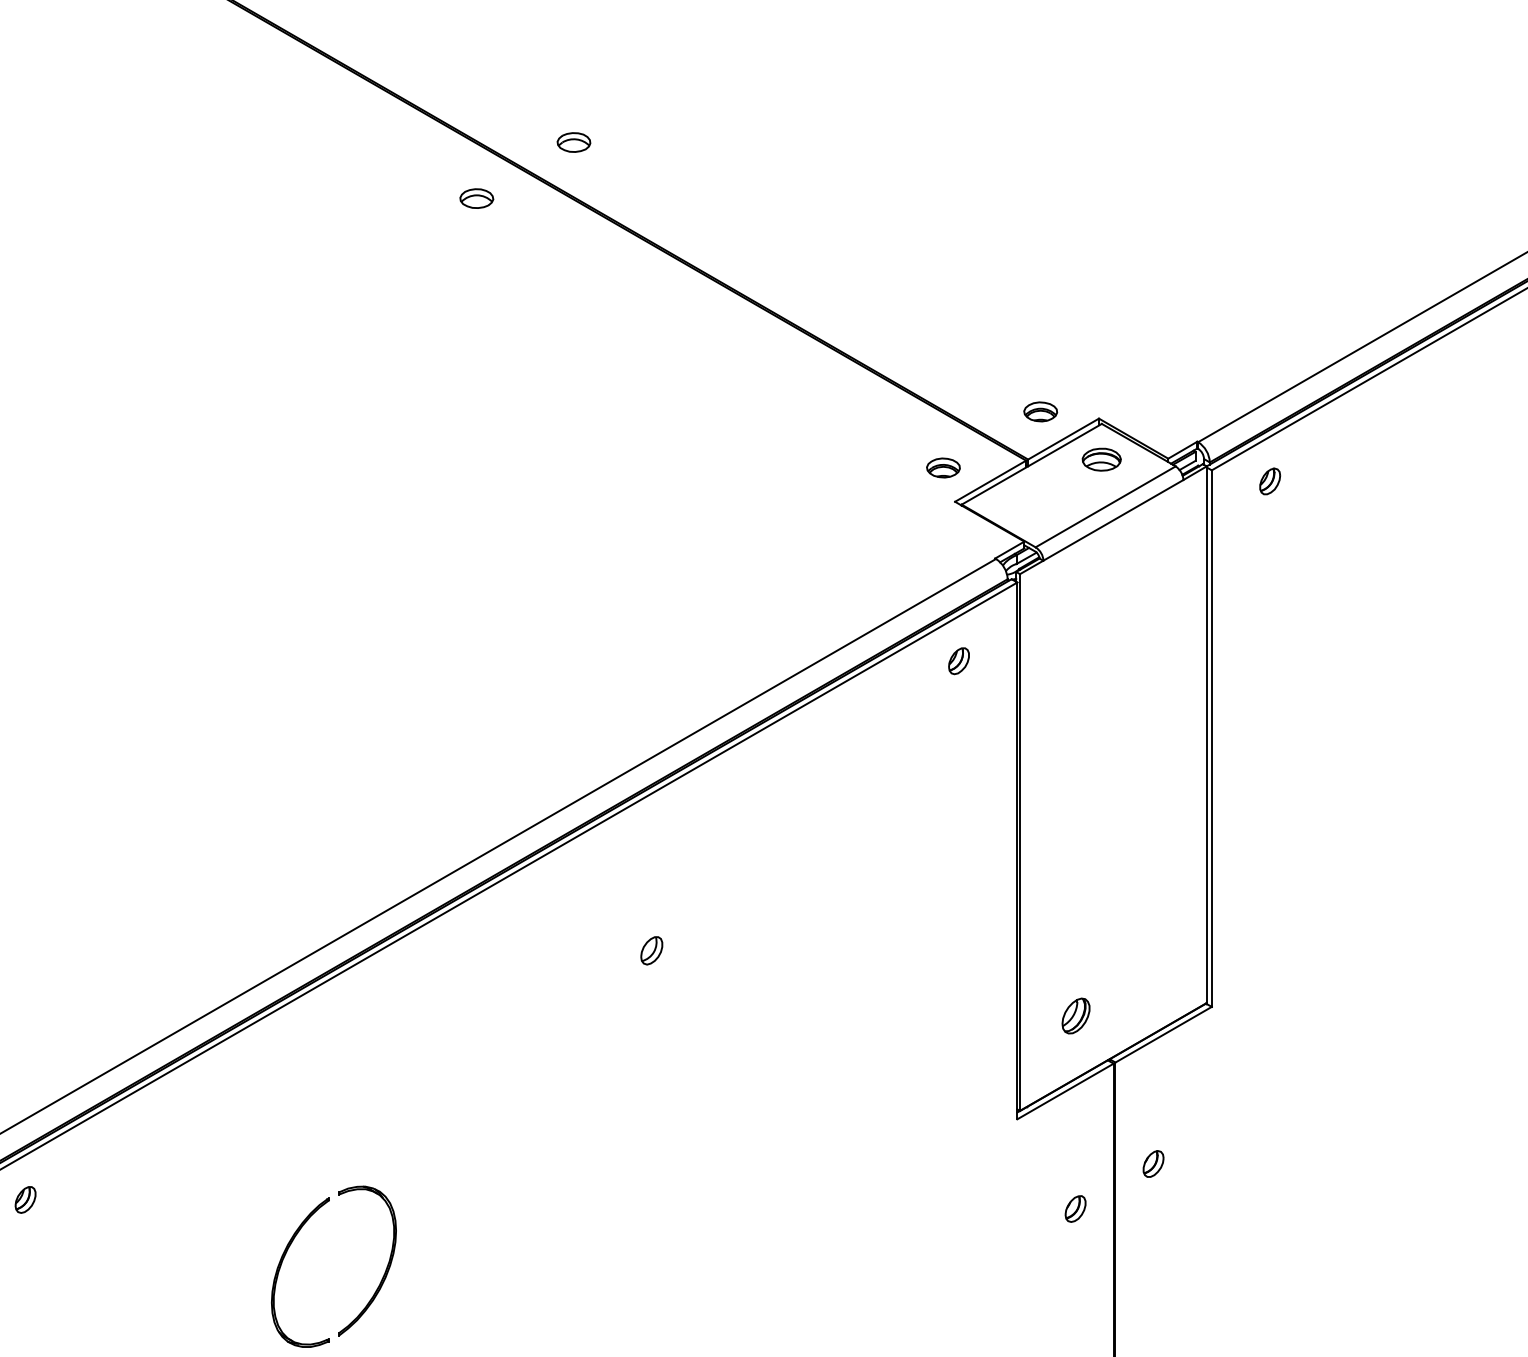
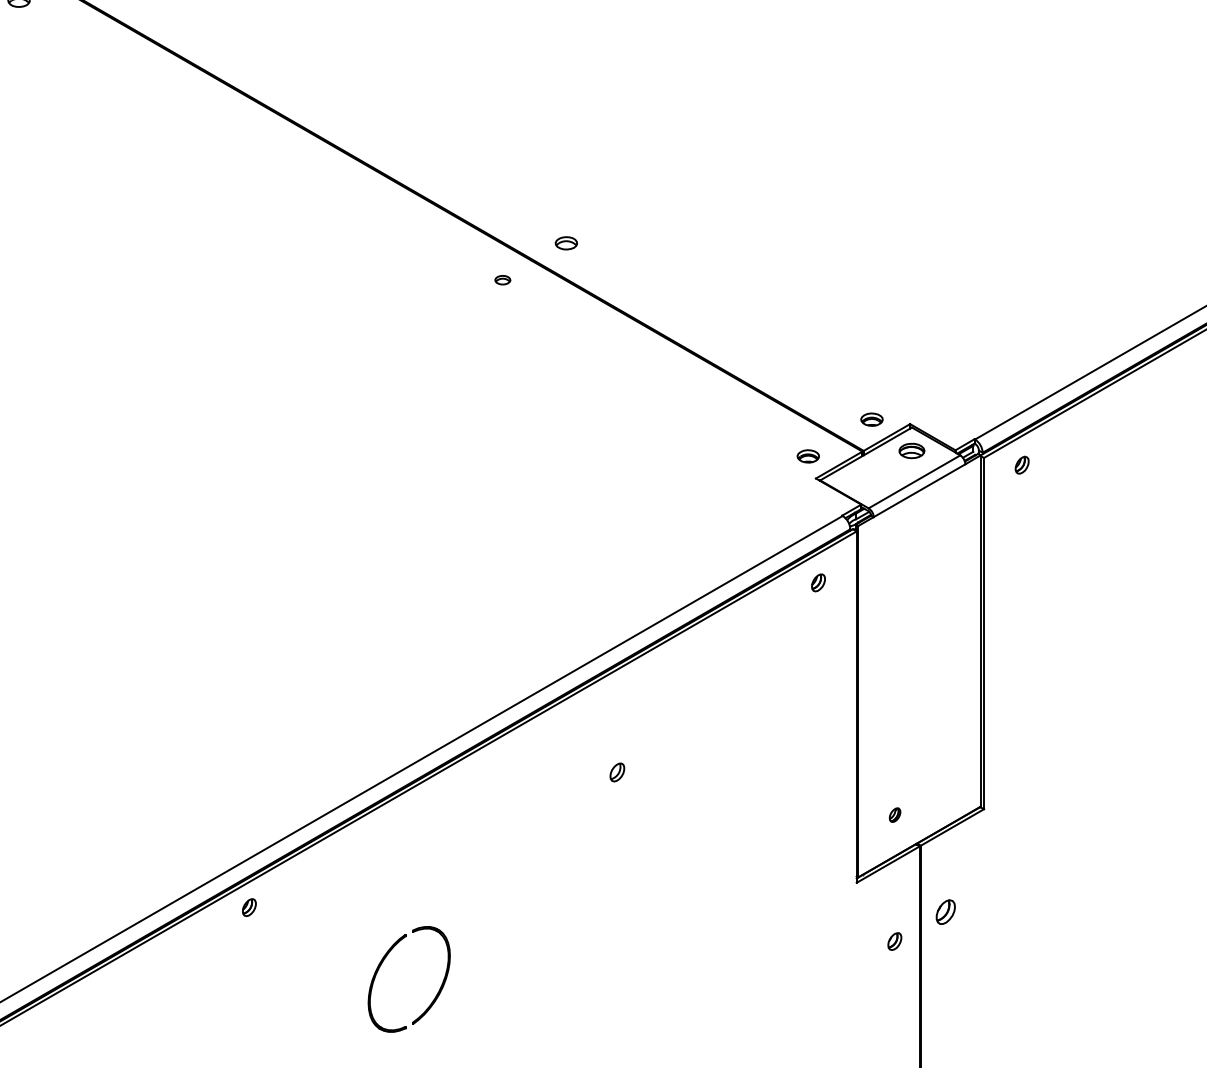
part: (476, 199) -> (502, 280), size x0.7
part: (1075, 1014) -> (894, 814), size x0.6
part: (1152, 1163) -> (945, 911), size x1.4
part: (25, 1199) -> (249, 907), moved

